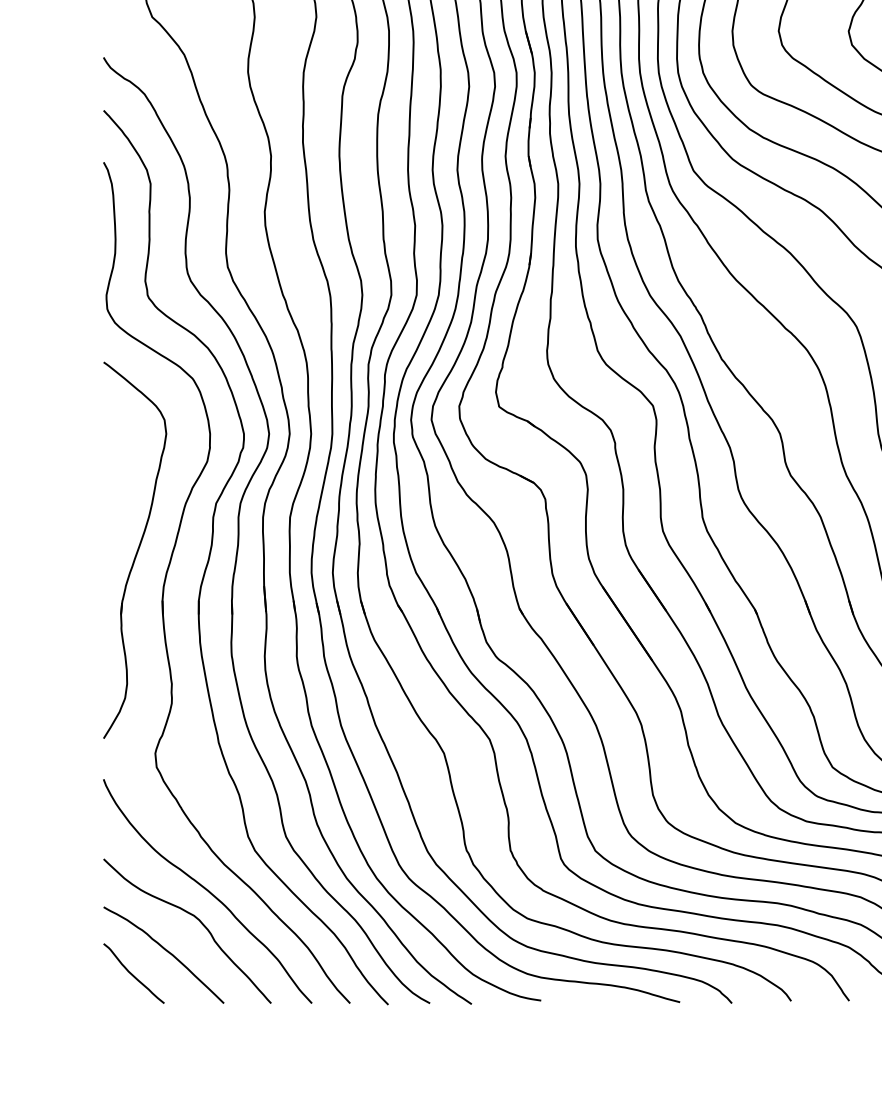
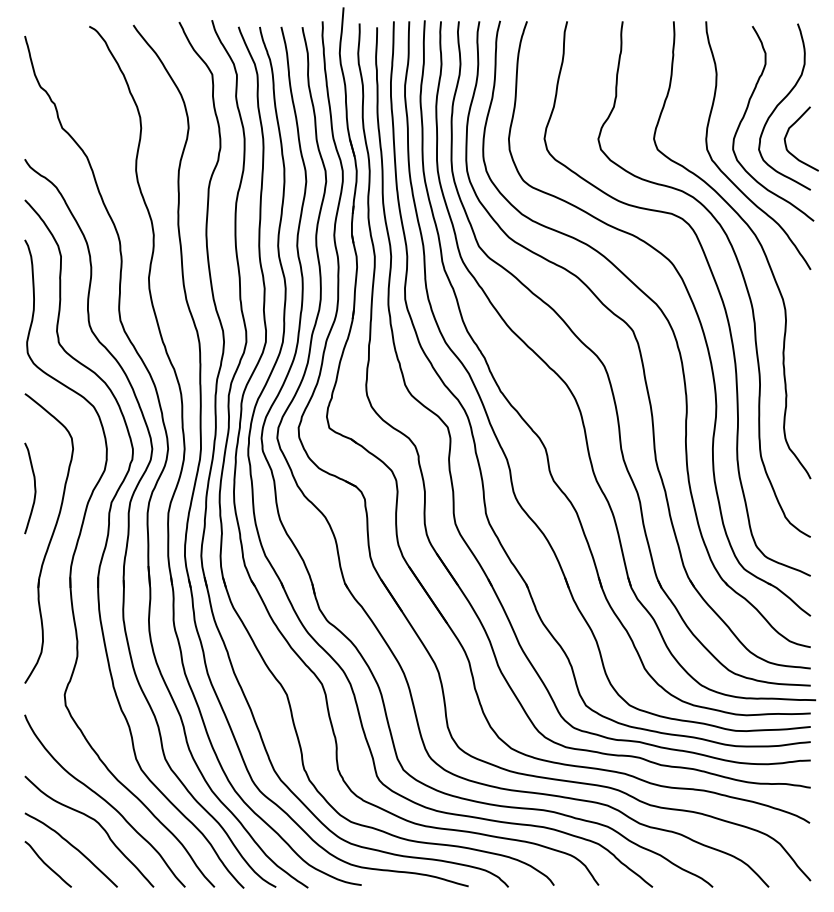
curve: (116, 485) -> (34, 488), added

